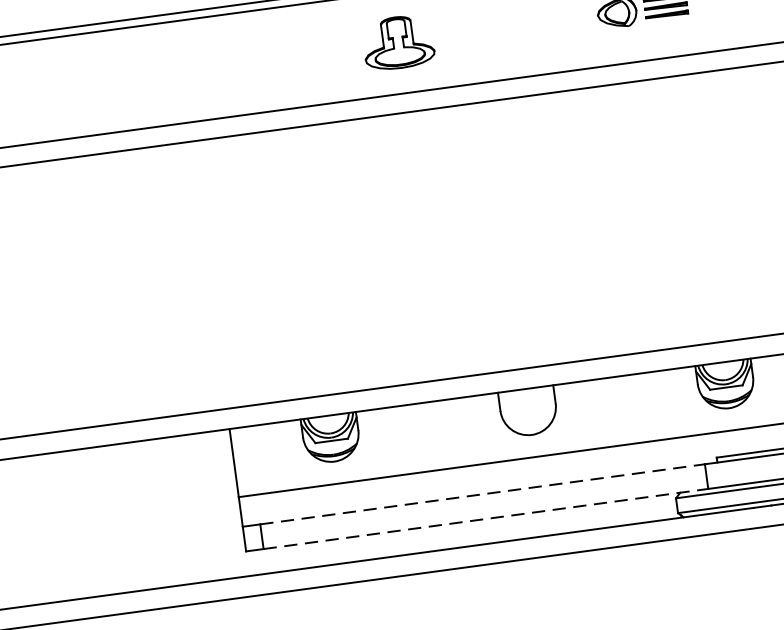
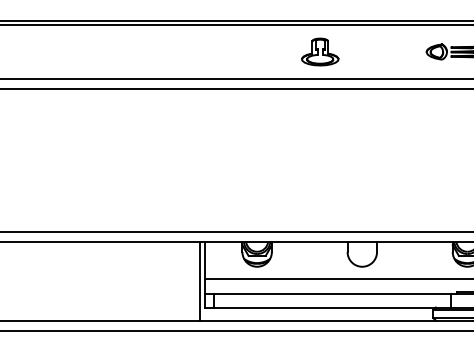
line: (482, 494) -> (332, 294), dashed -> solid
line: (231, 503) -> (200, 281), added
line: (486, 518) -> (332, 307), dashed -> solid

